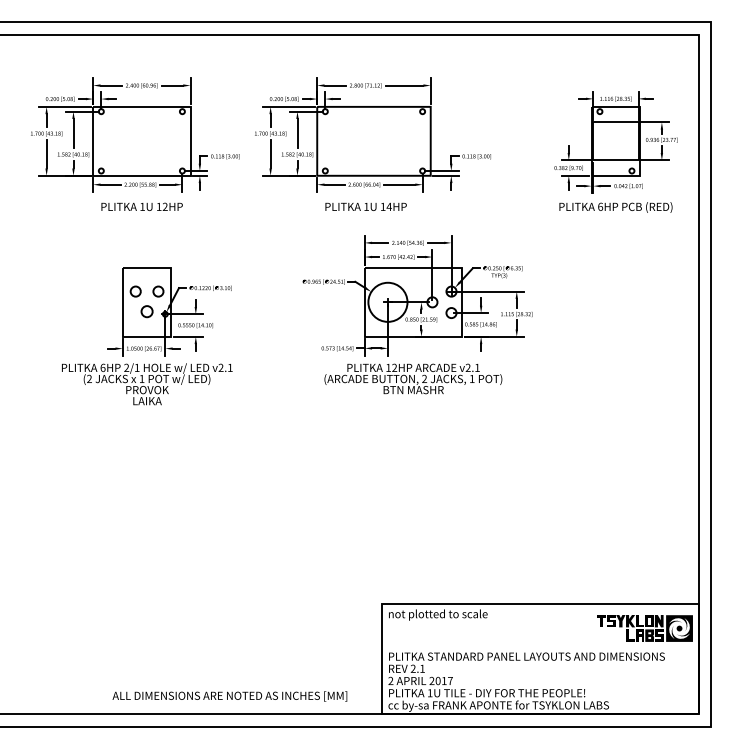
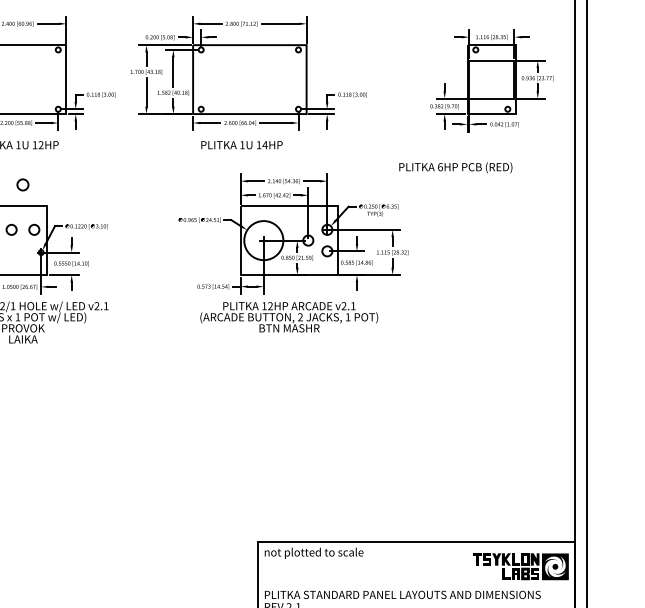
text: (615, 207) -> (455, 167), moved
circle: (146, 311) -> (22, 184), moved

